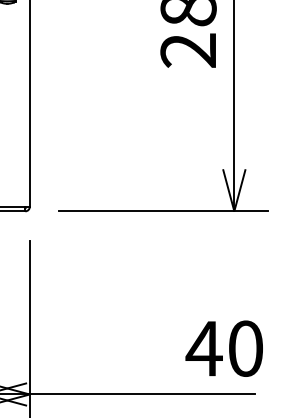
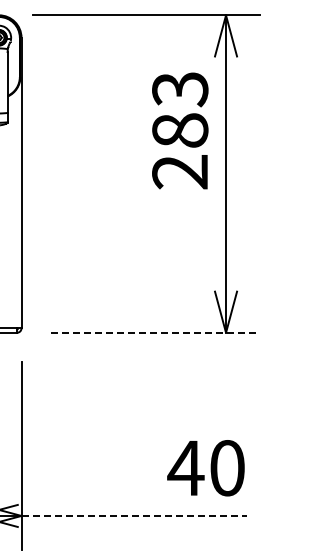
line: (163, 211) -> (155, 332), solid -> dashed
text: (223, 349) -> (205, 468), moved
line: (142, 394) -> (134, 515), solid -> dashed

